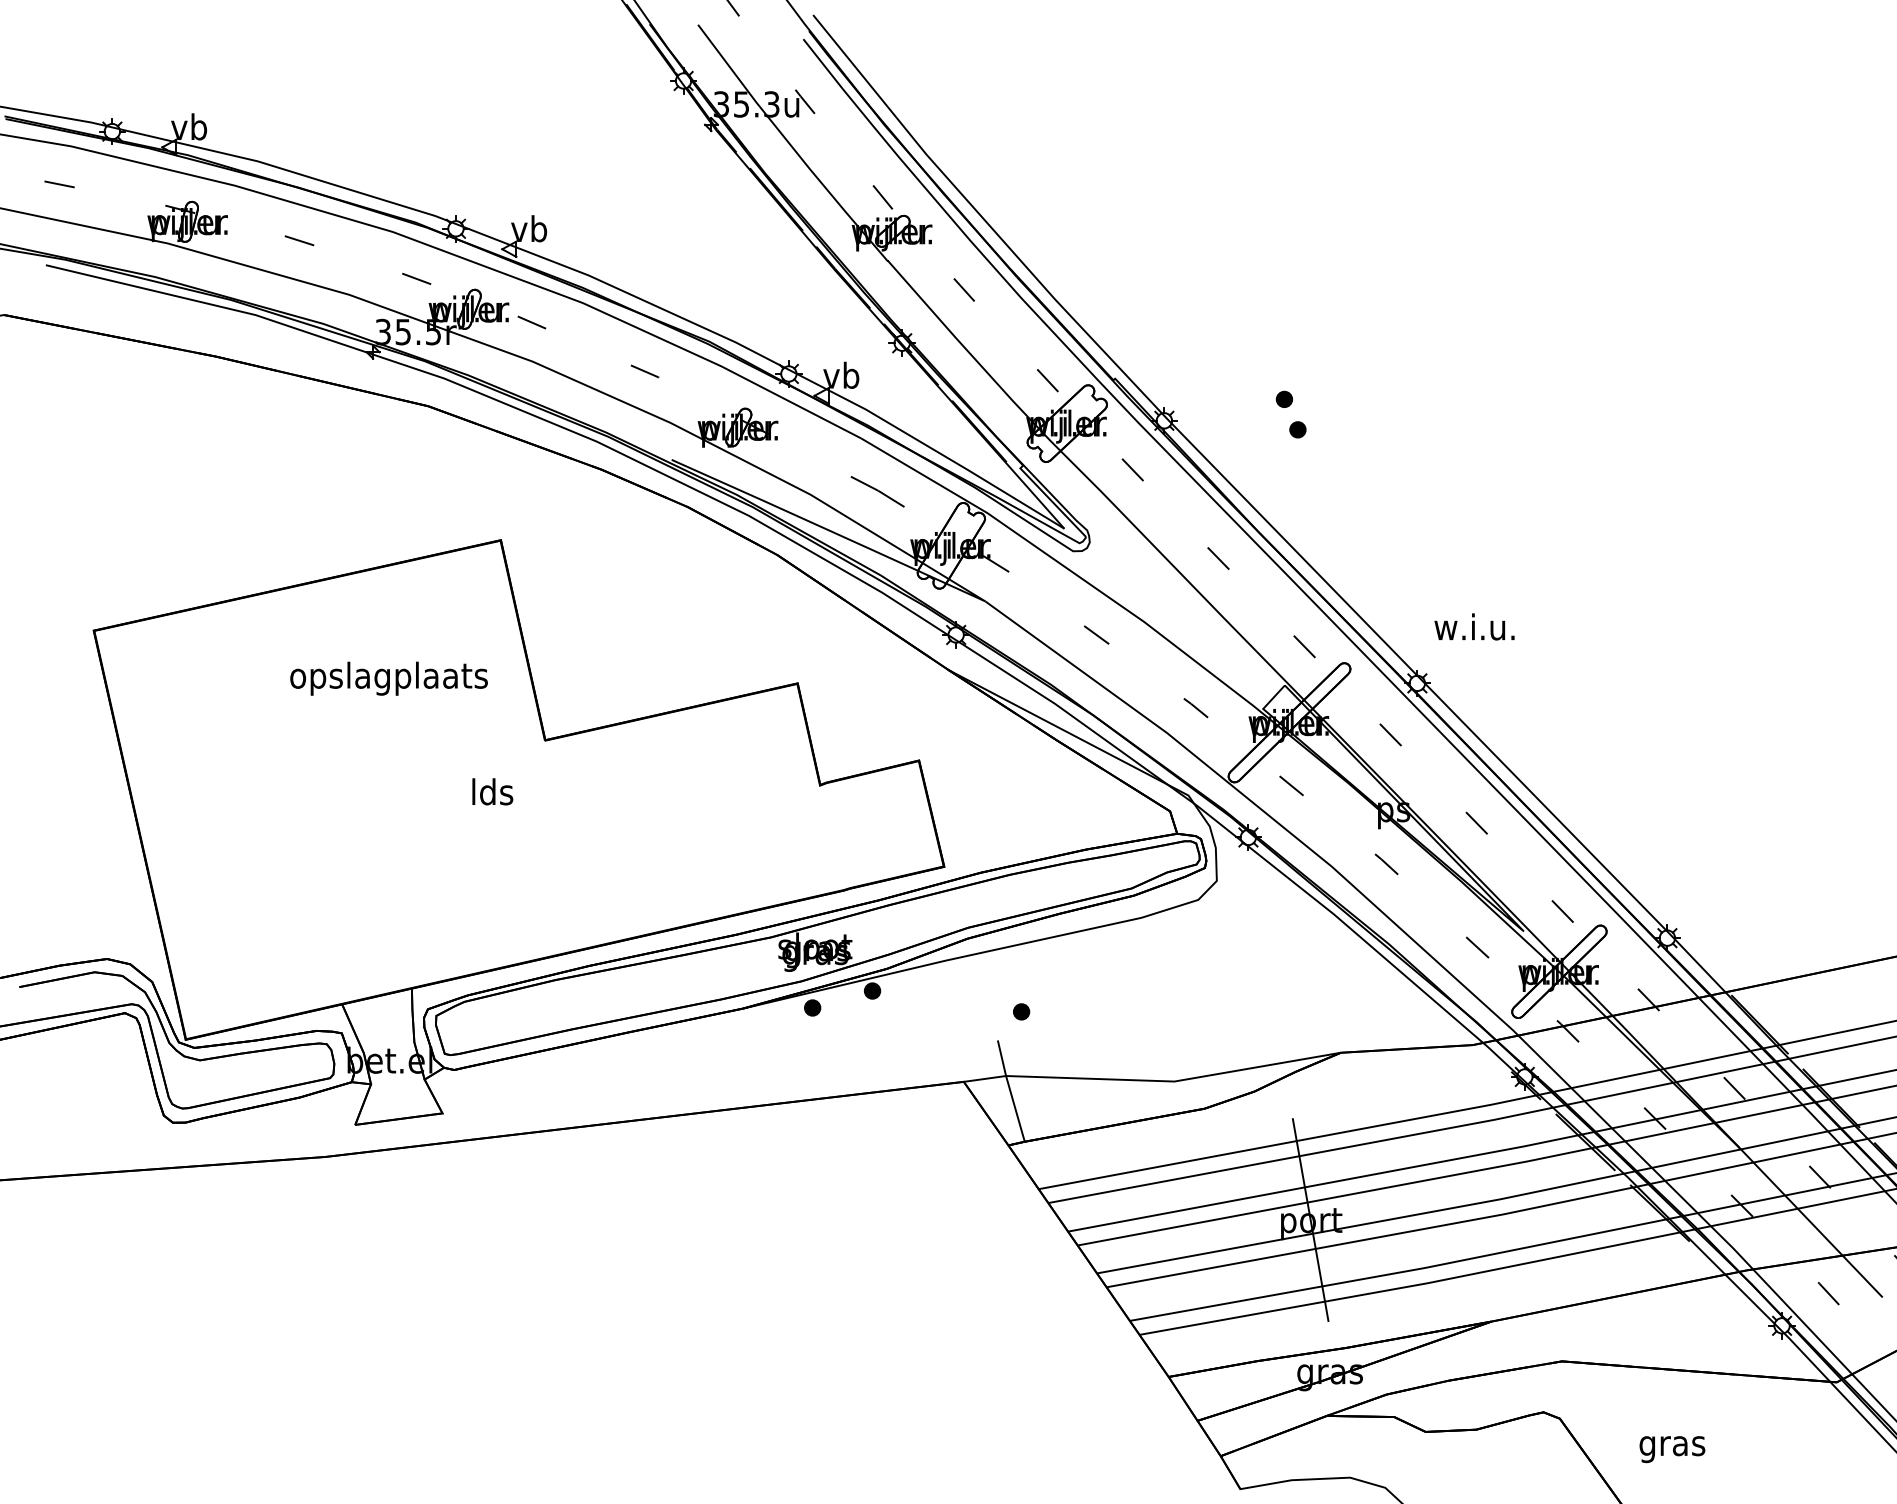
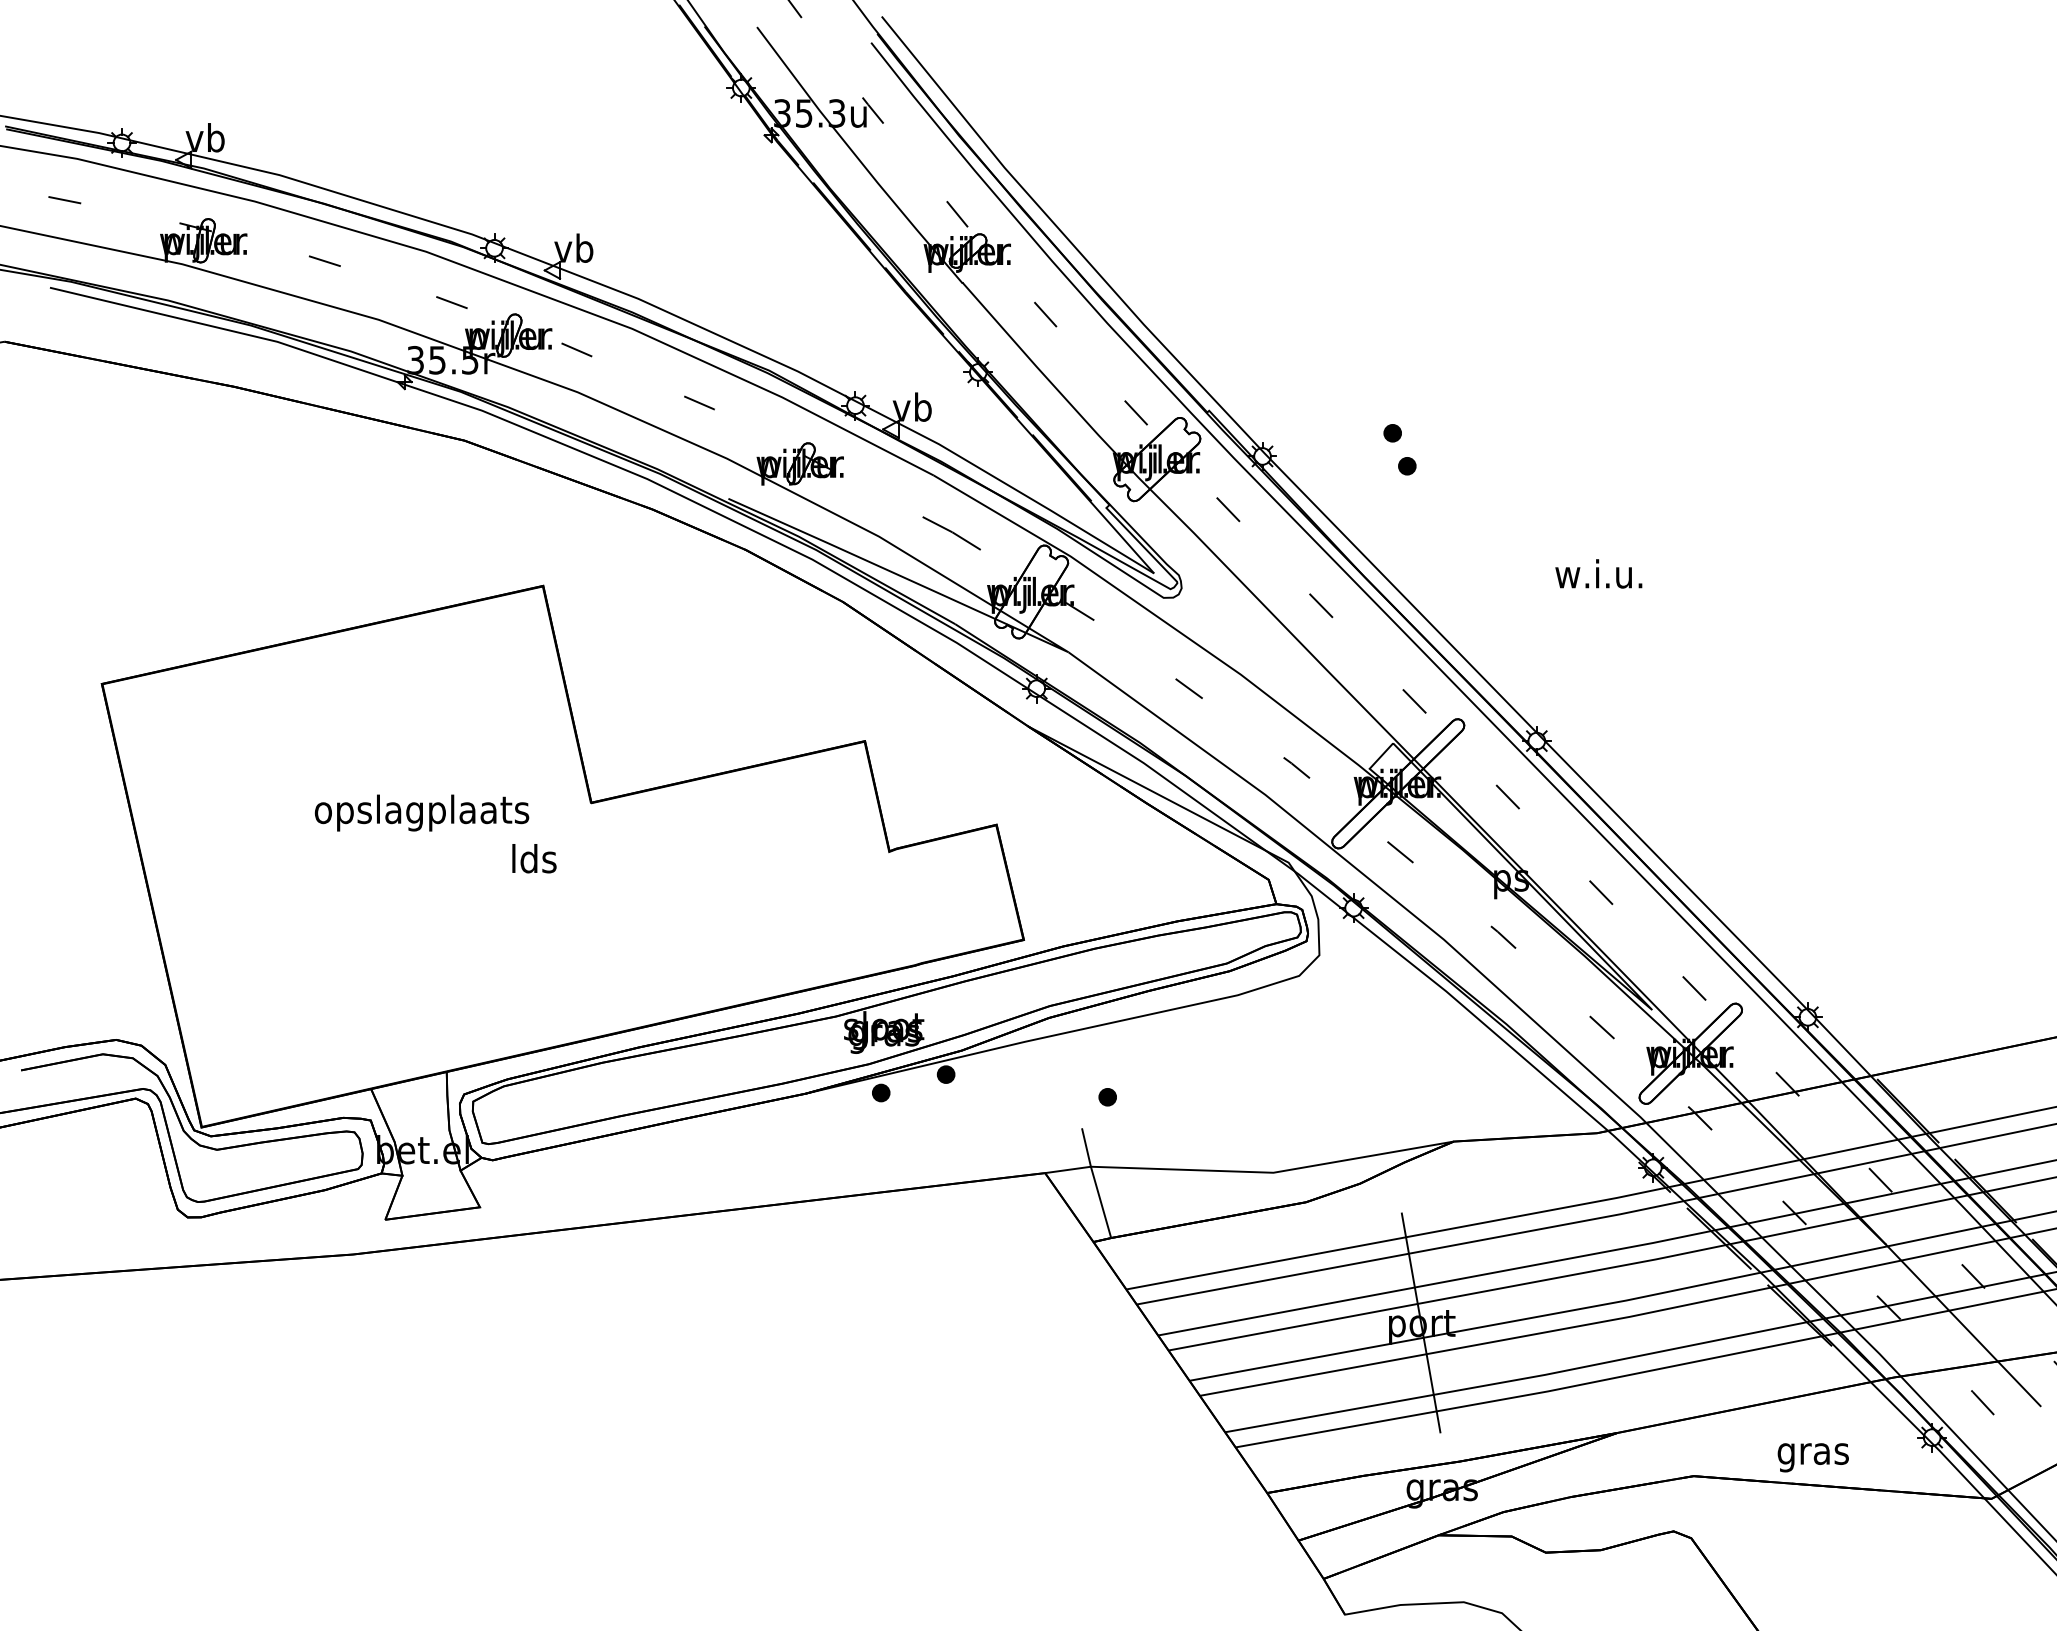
text: (1474, 626) -> (1598, 573), moved
text: (388, 678) -> (421, 812), moved
text: (1671, 1449) -> (1812, 1457), moved

